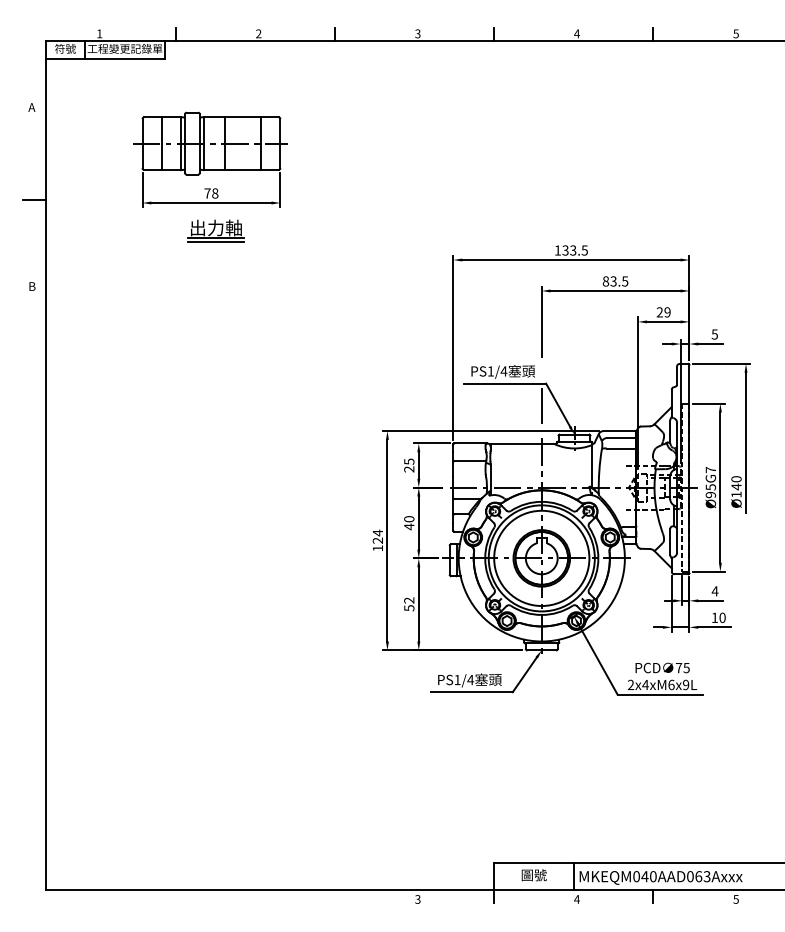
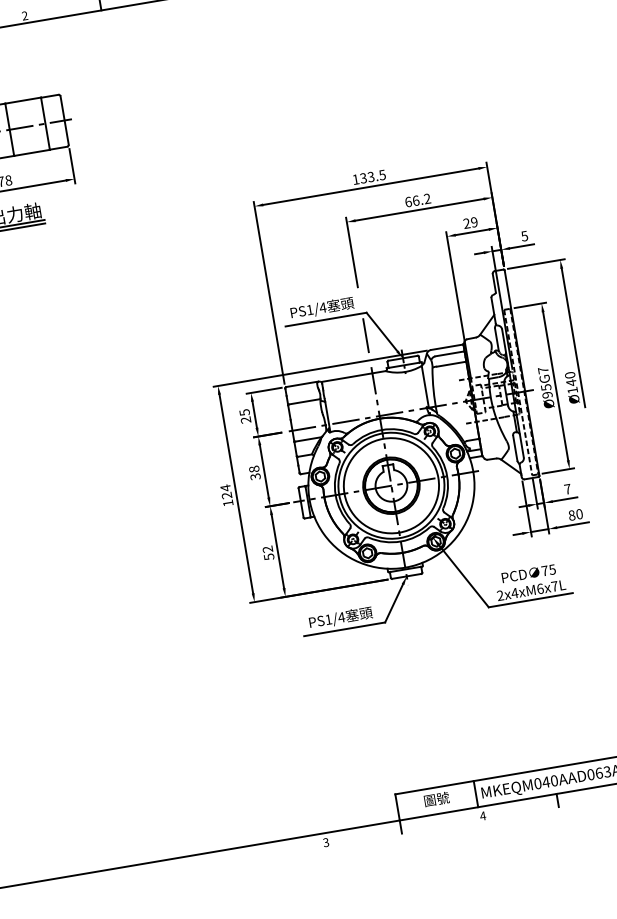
text: (615, 281) -> (417, 200), 83.5 -> 66.2
text: (409, 523) -> (255, 473), 40 -> 38
text: (714, 591) -> (567, 489), 4 -> 7
text: (714, 617) -> (571, 515), 10 -> 80
text: (686, 684) -> (555, 585), 2x4xM6x9L -> 2x4xM6x7L

